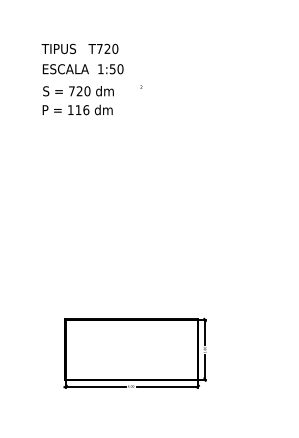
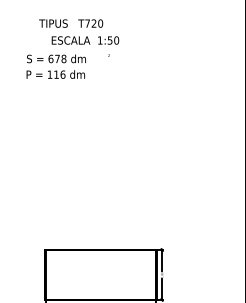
text: (79, 48) -> (70, 23), moved
text: (82, 69) -> (84, 40), moved
text: (79, 91) -> (57, 59), 720 -> 678

